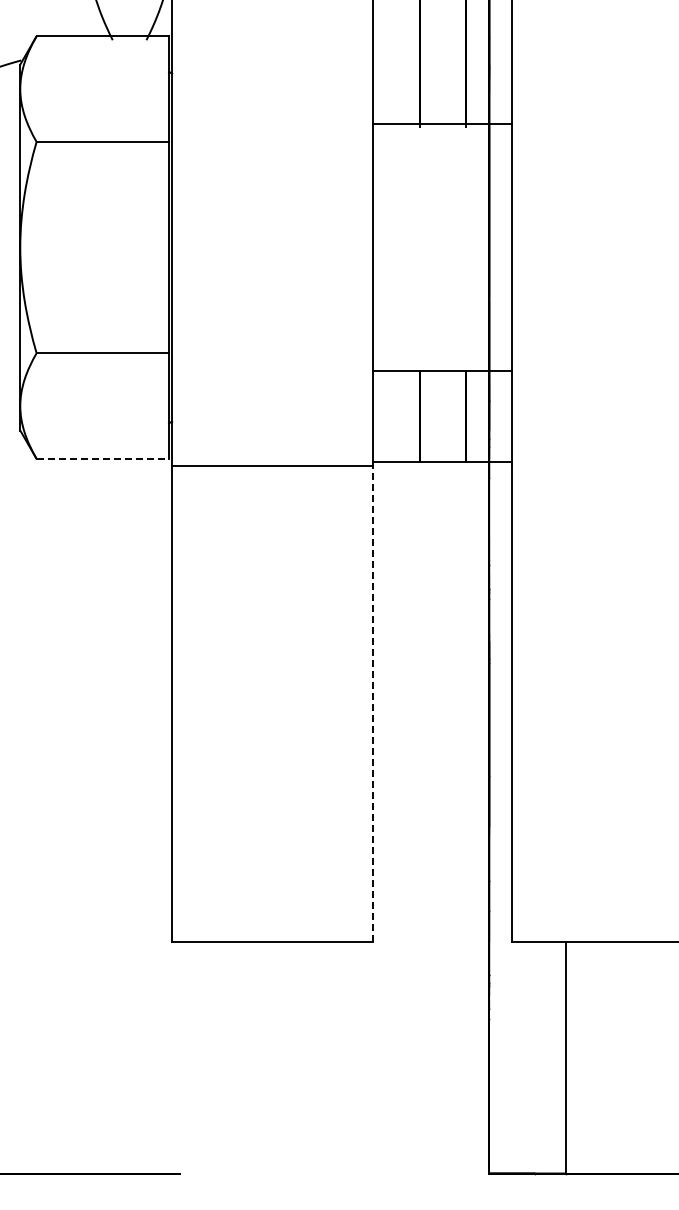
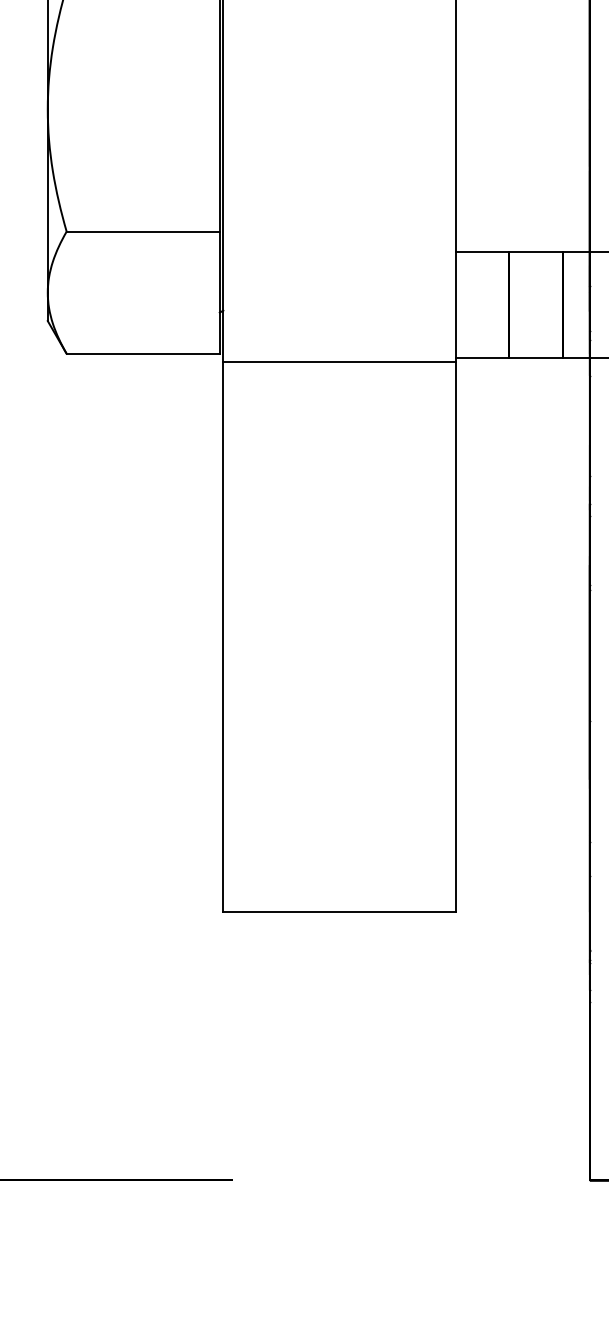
line: (103, 458) -> (144, 353), dashed -> solid
line: (373, 704) -> (456, 637), dashed -> solid

